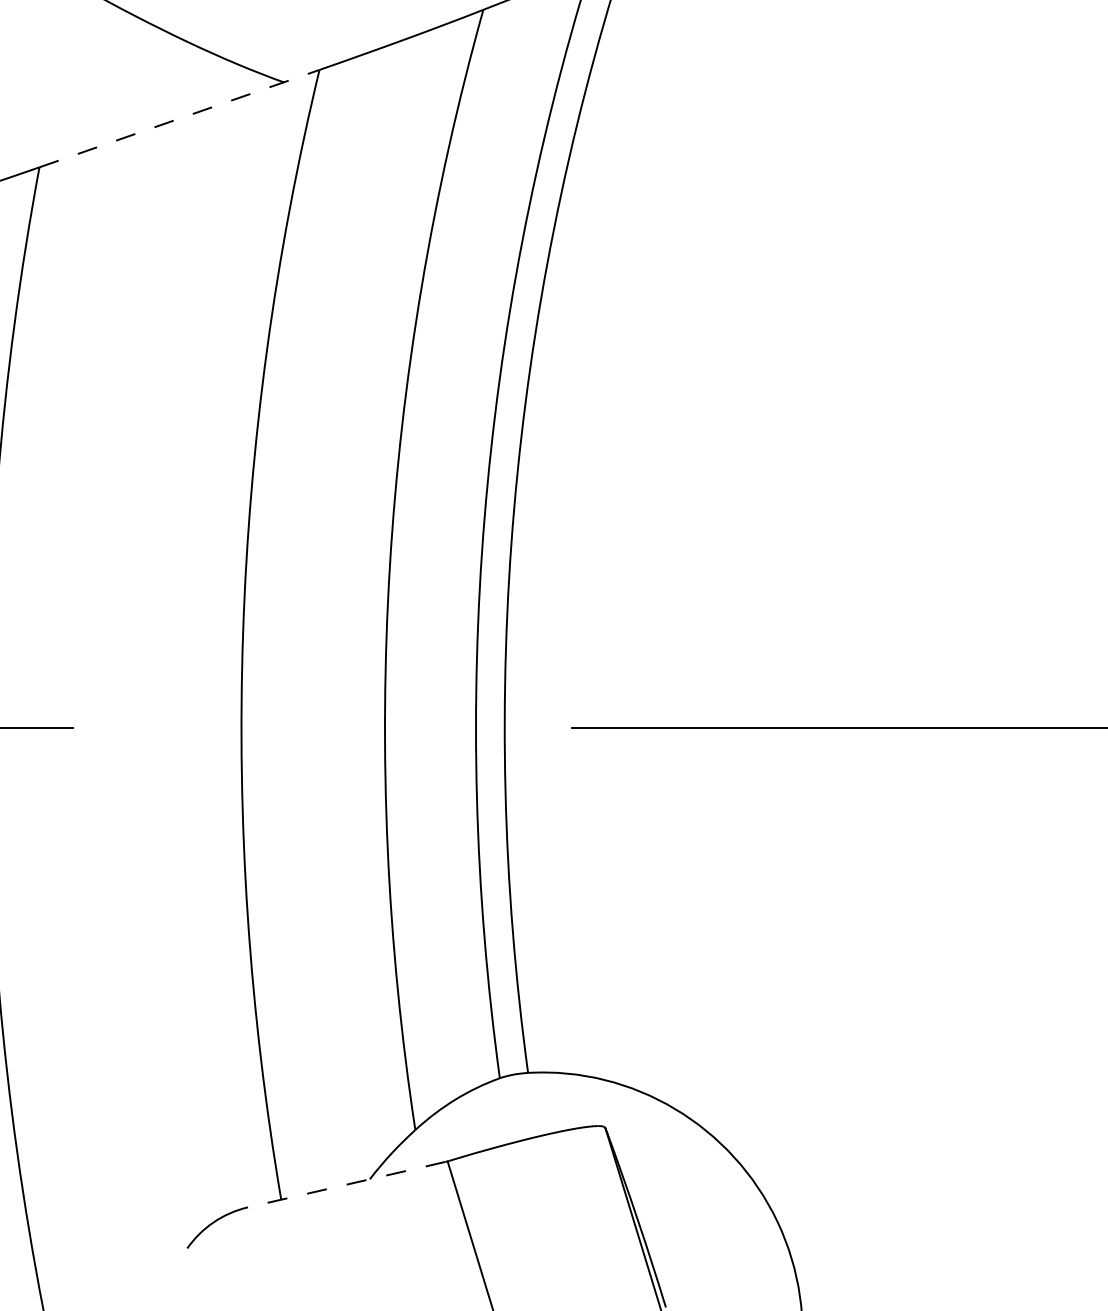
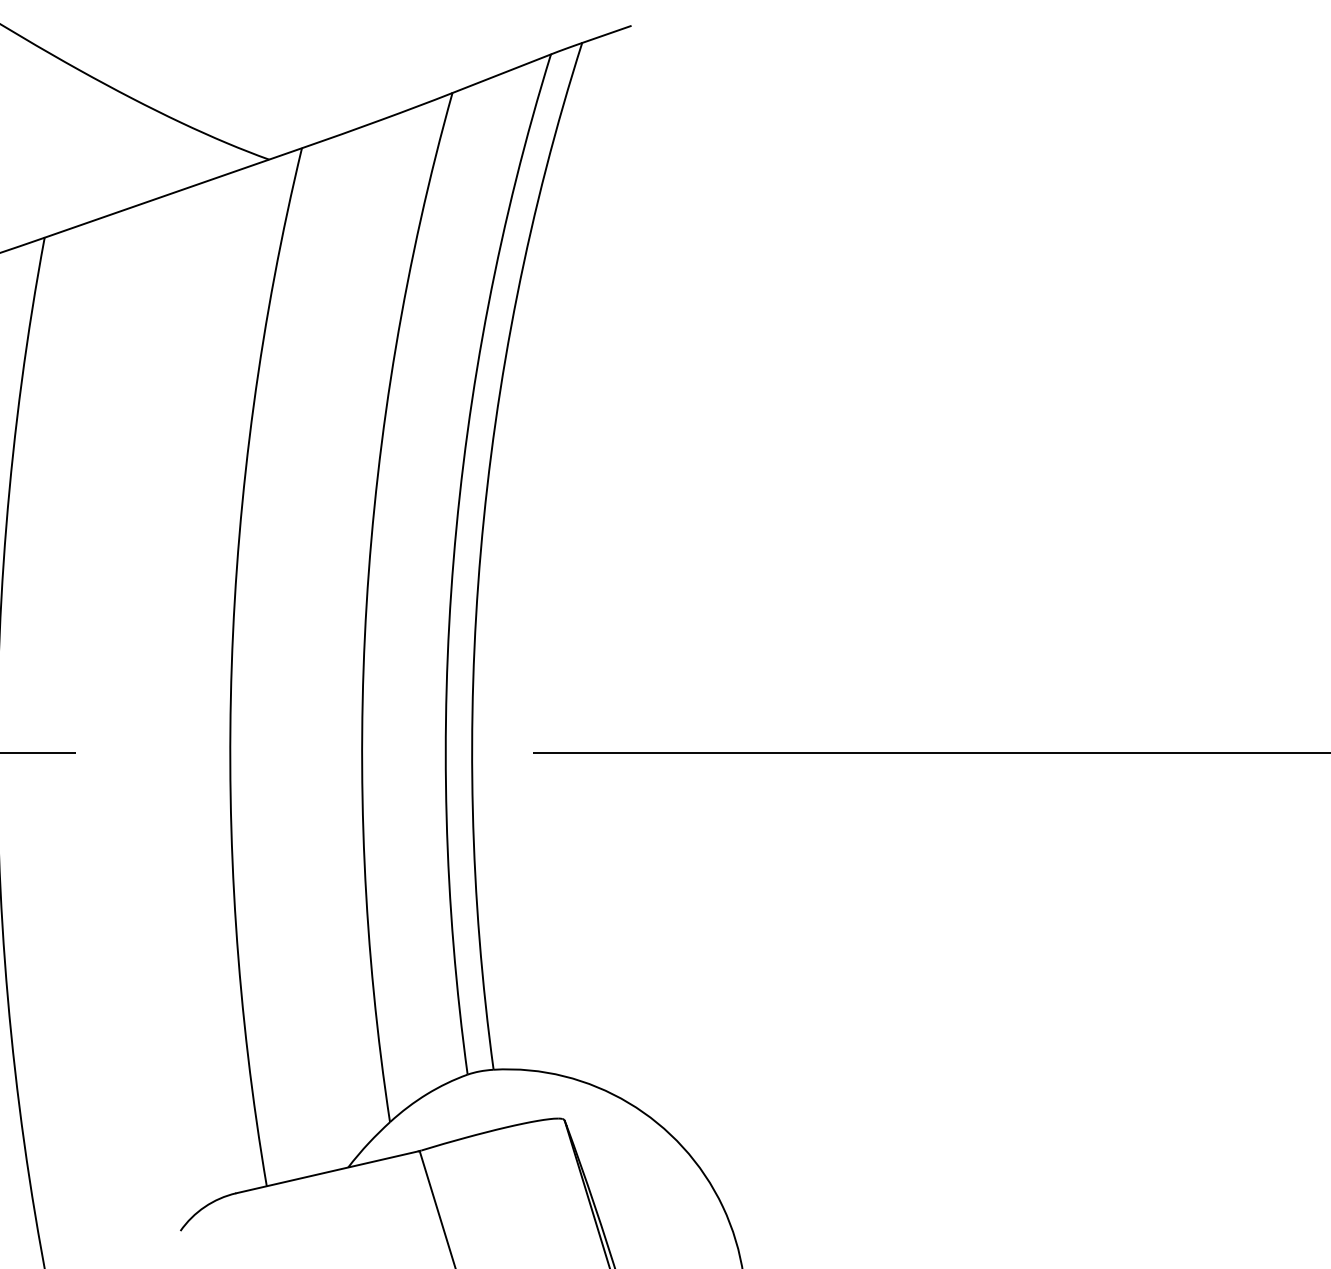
line: (179, 118) -> (173, 192), dashed -> solid
line: (346, 1184) -> (326, 1172), dashed -> solid

